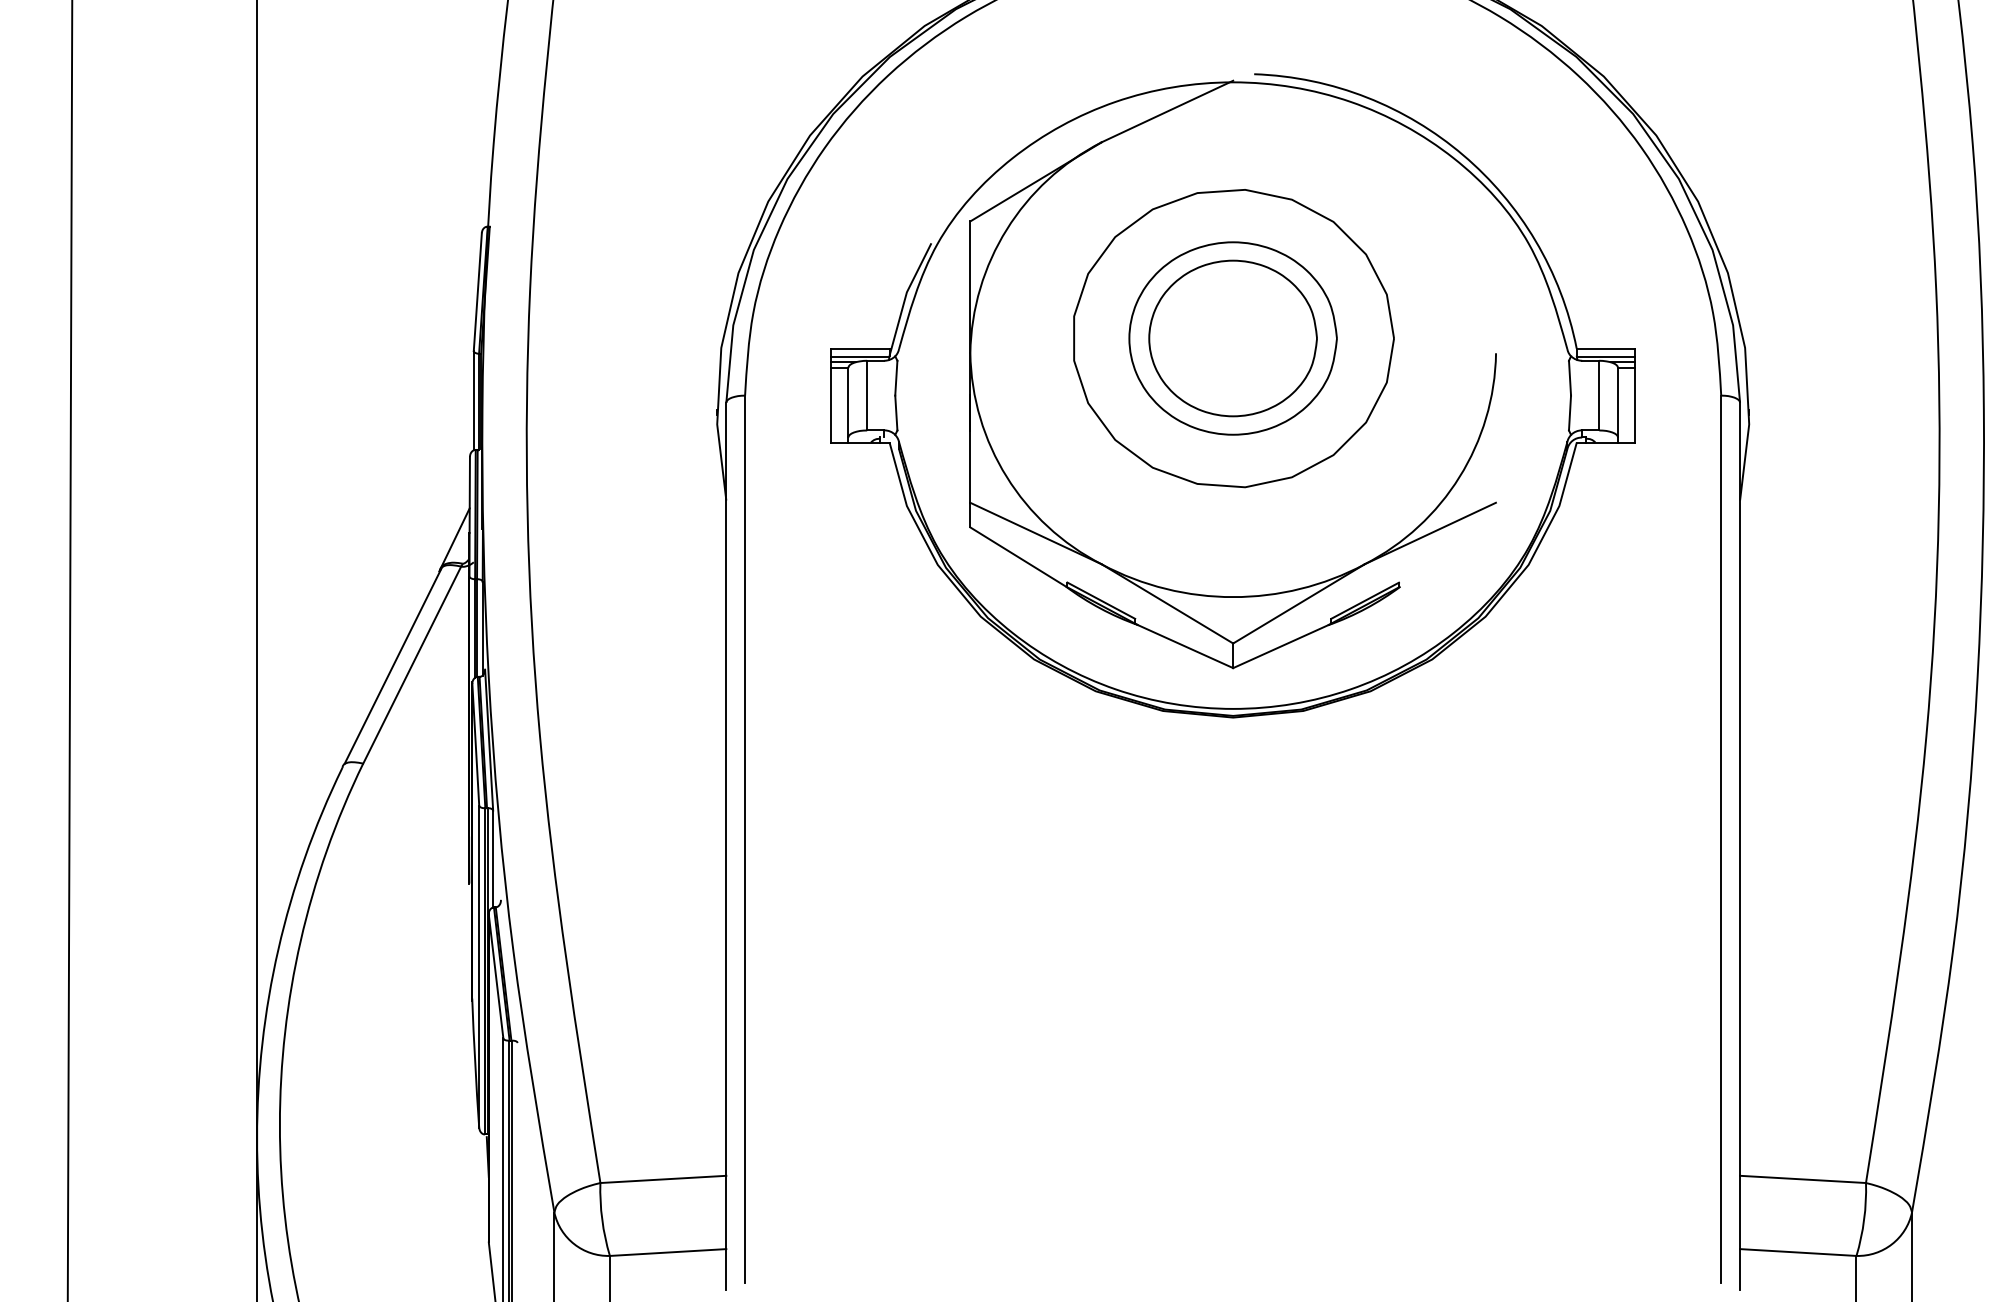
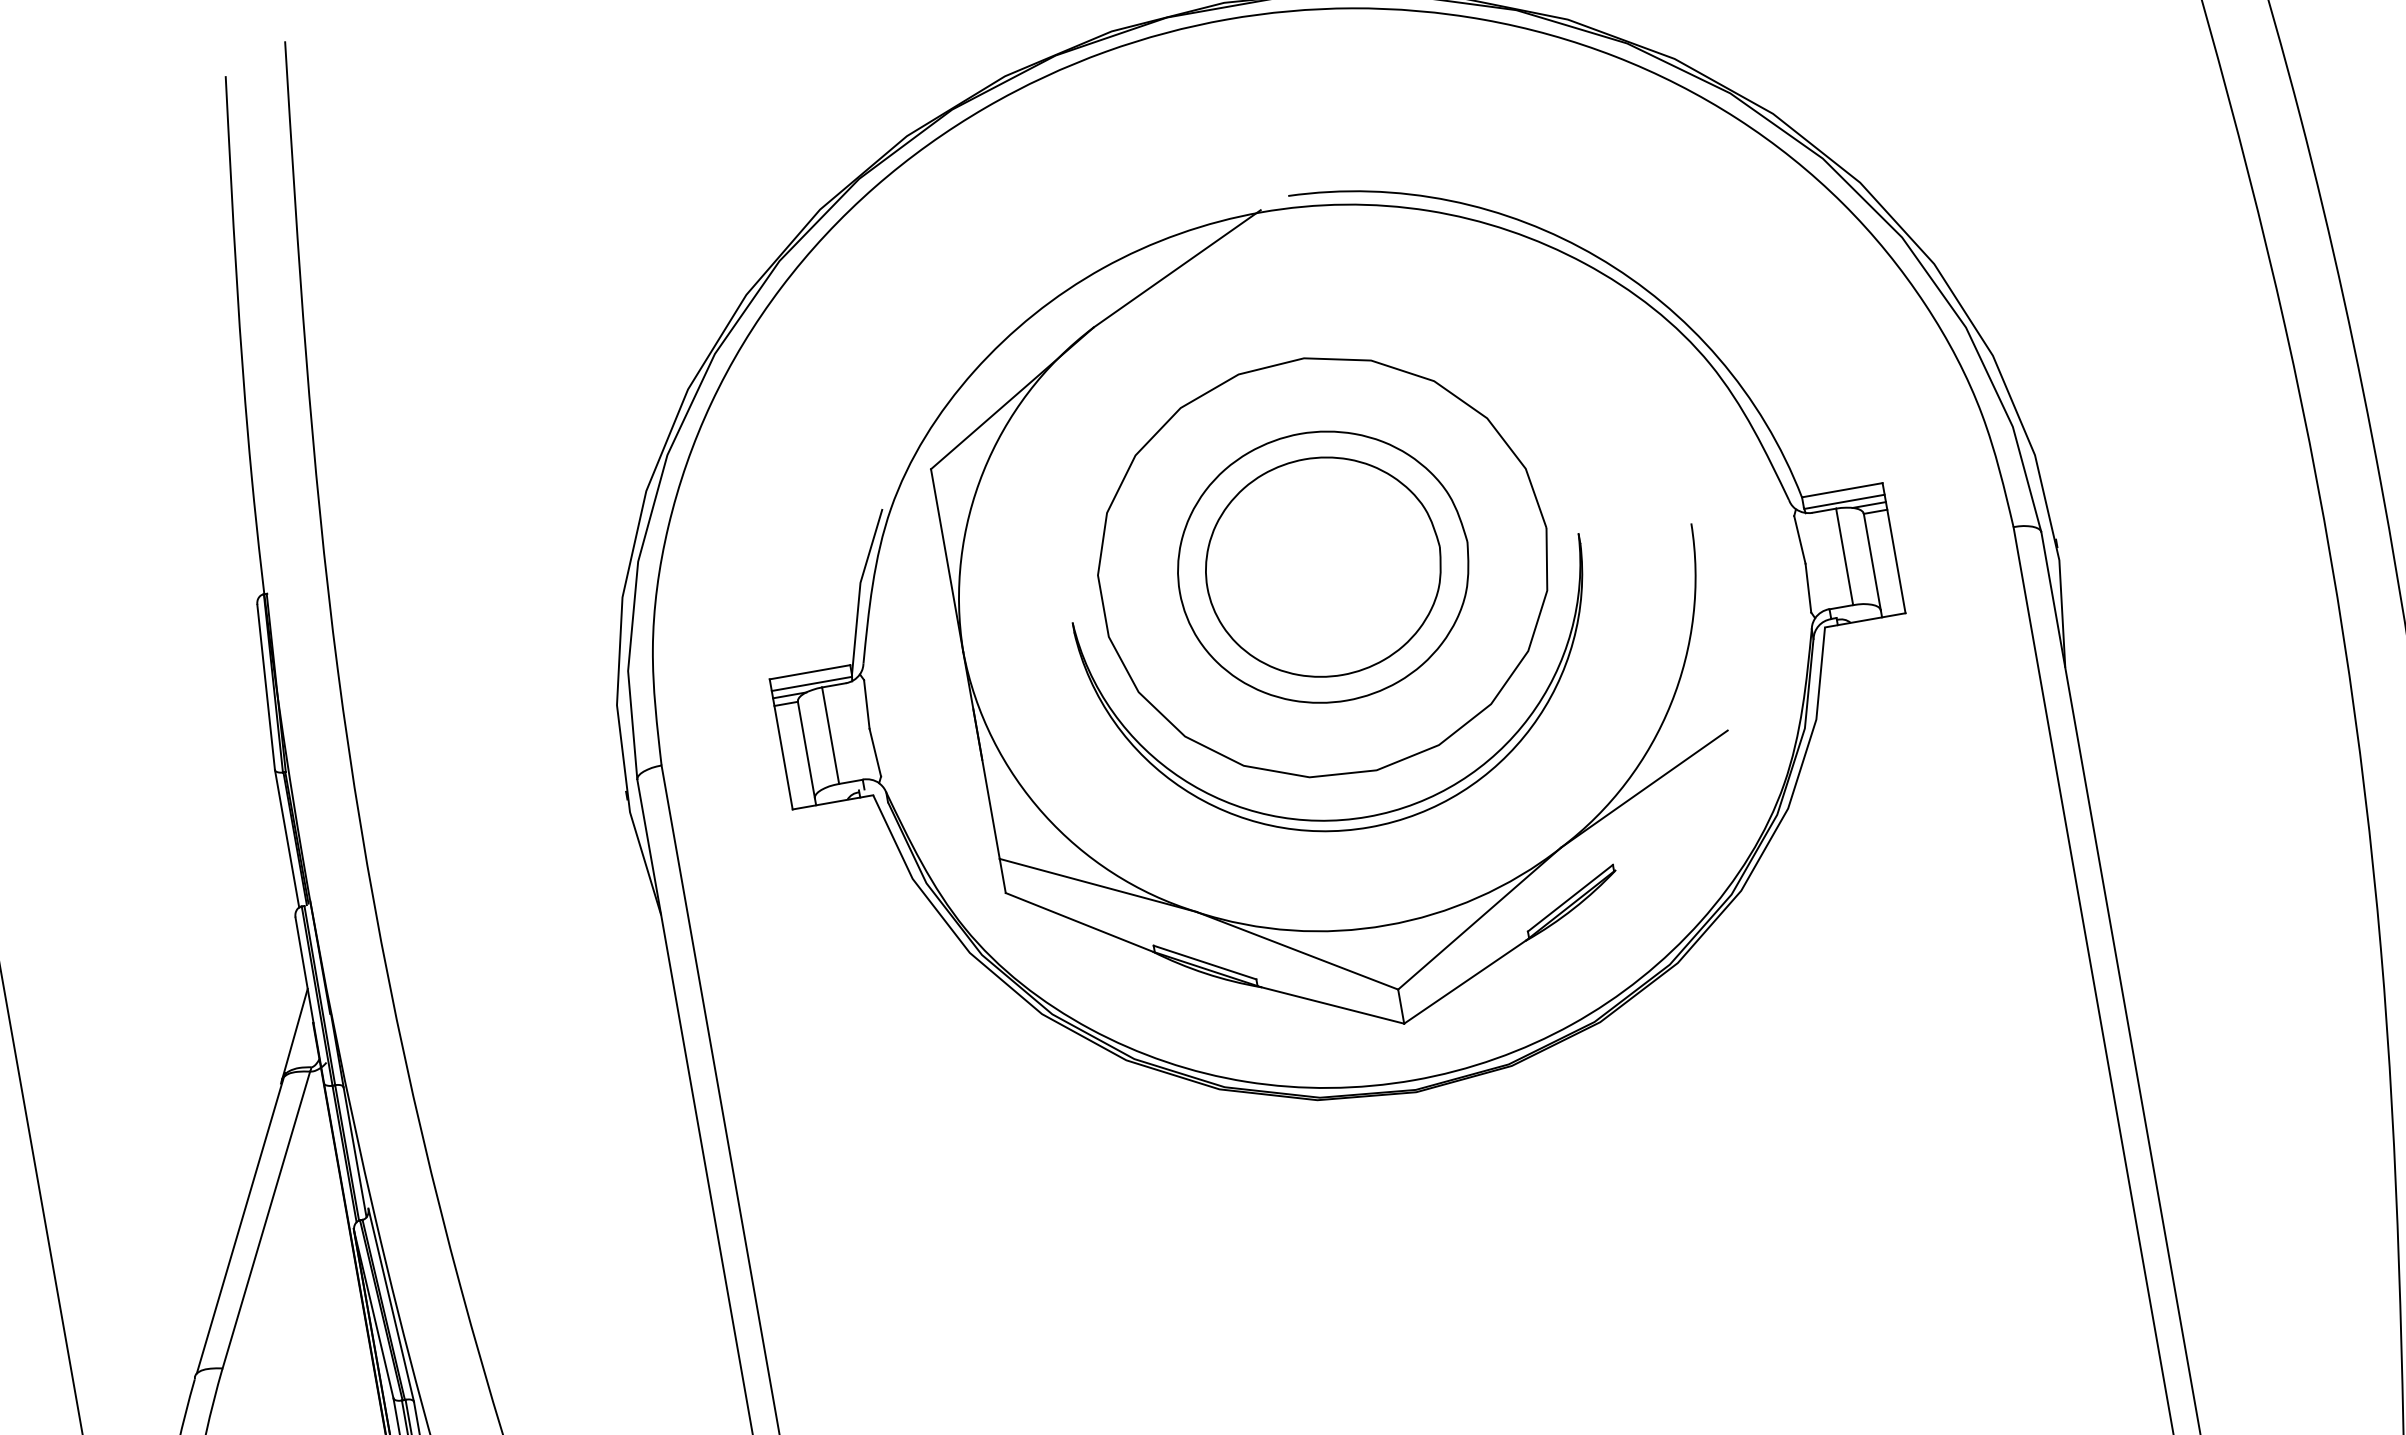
part: (1232, 517) -> (1366, 815), added

